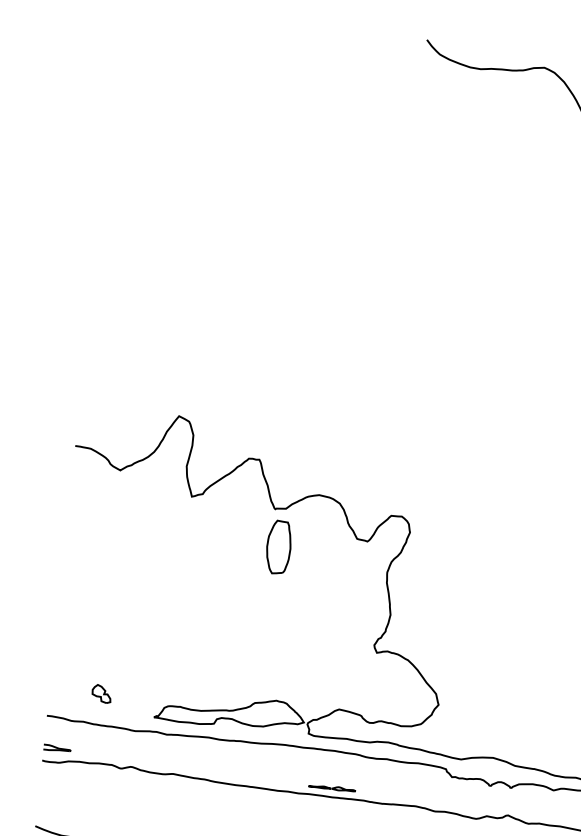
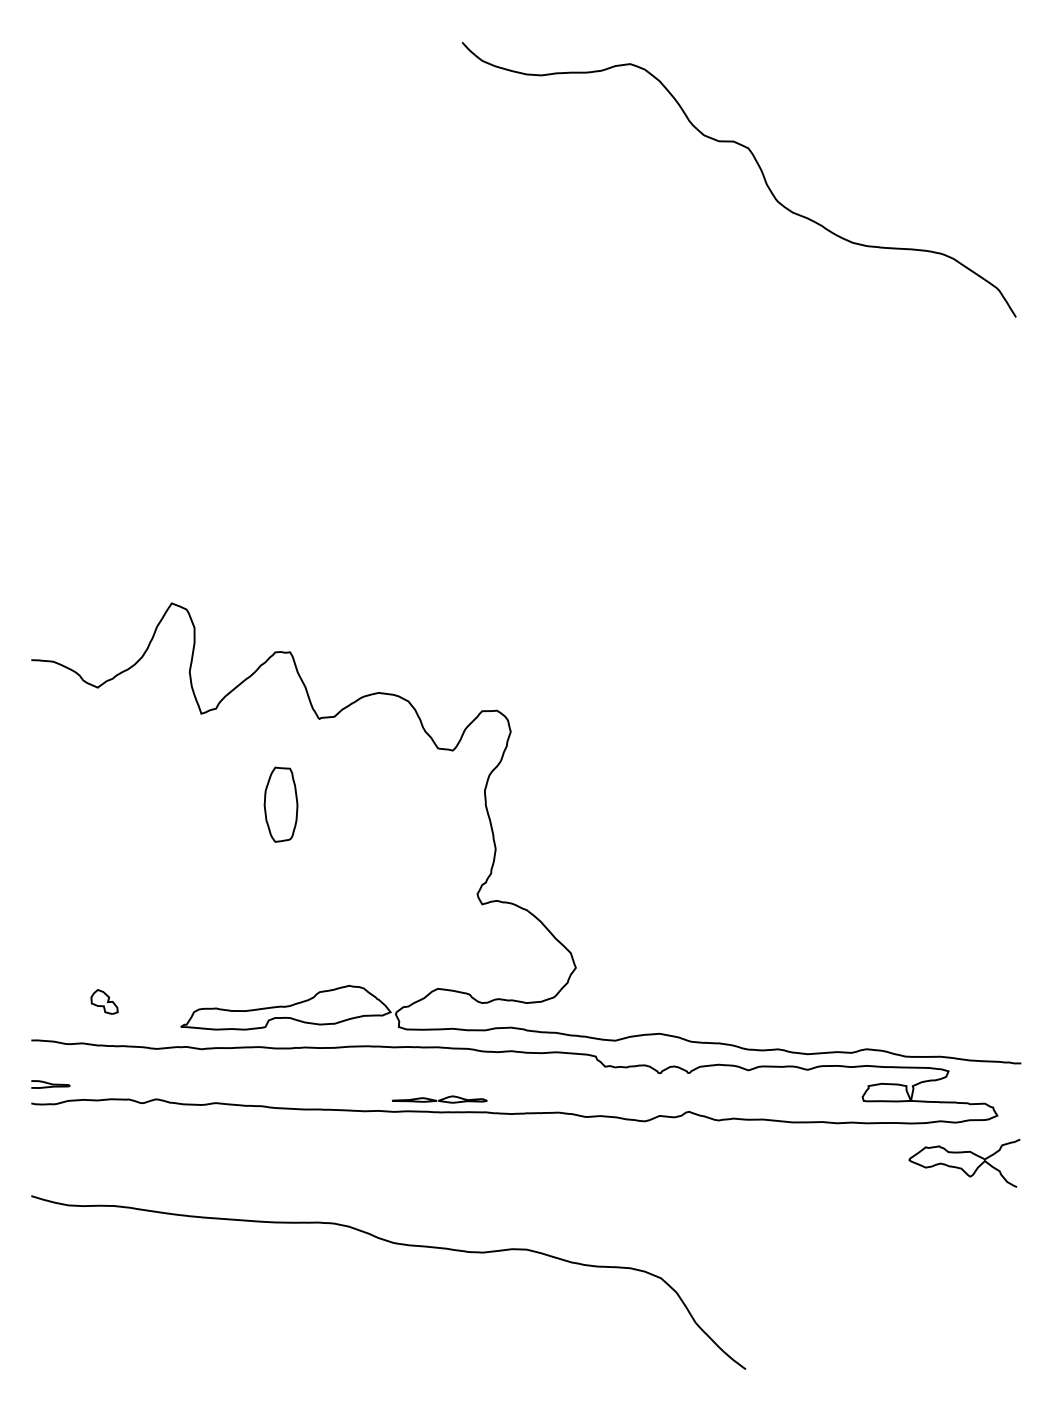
part: (278, 547) -> (280, 804), moved
part: (332, 788) -> (439, 1099), size x1.43

